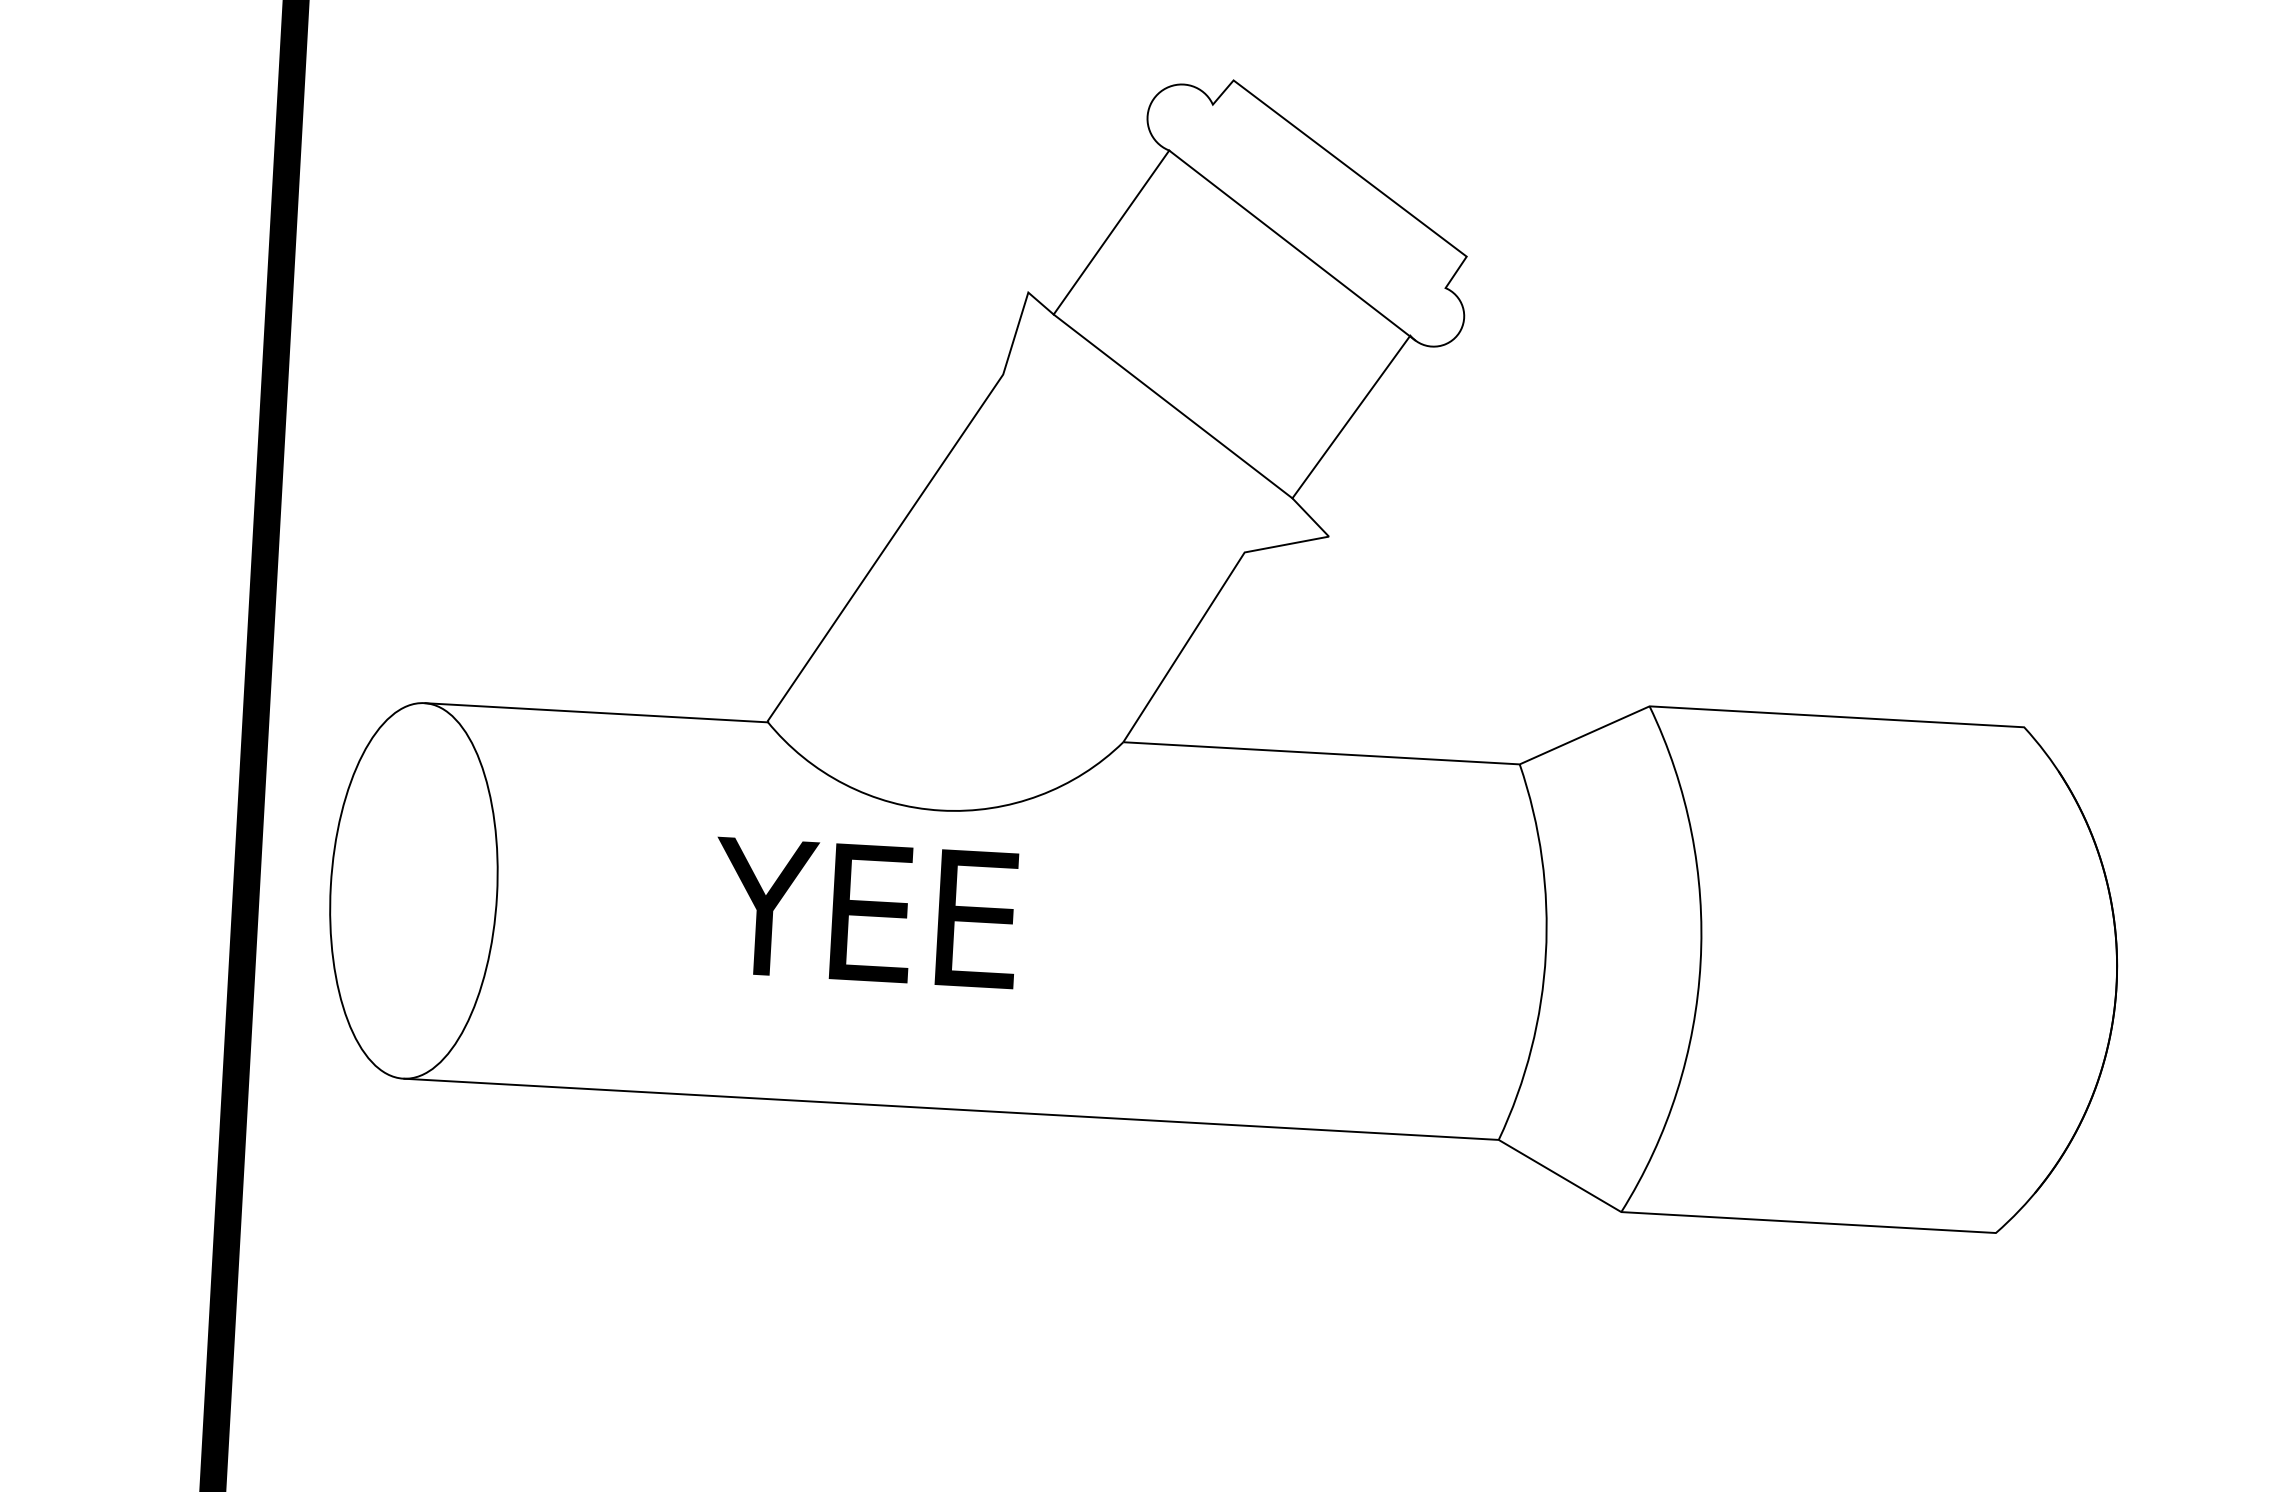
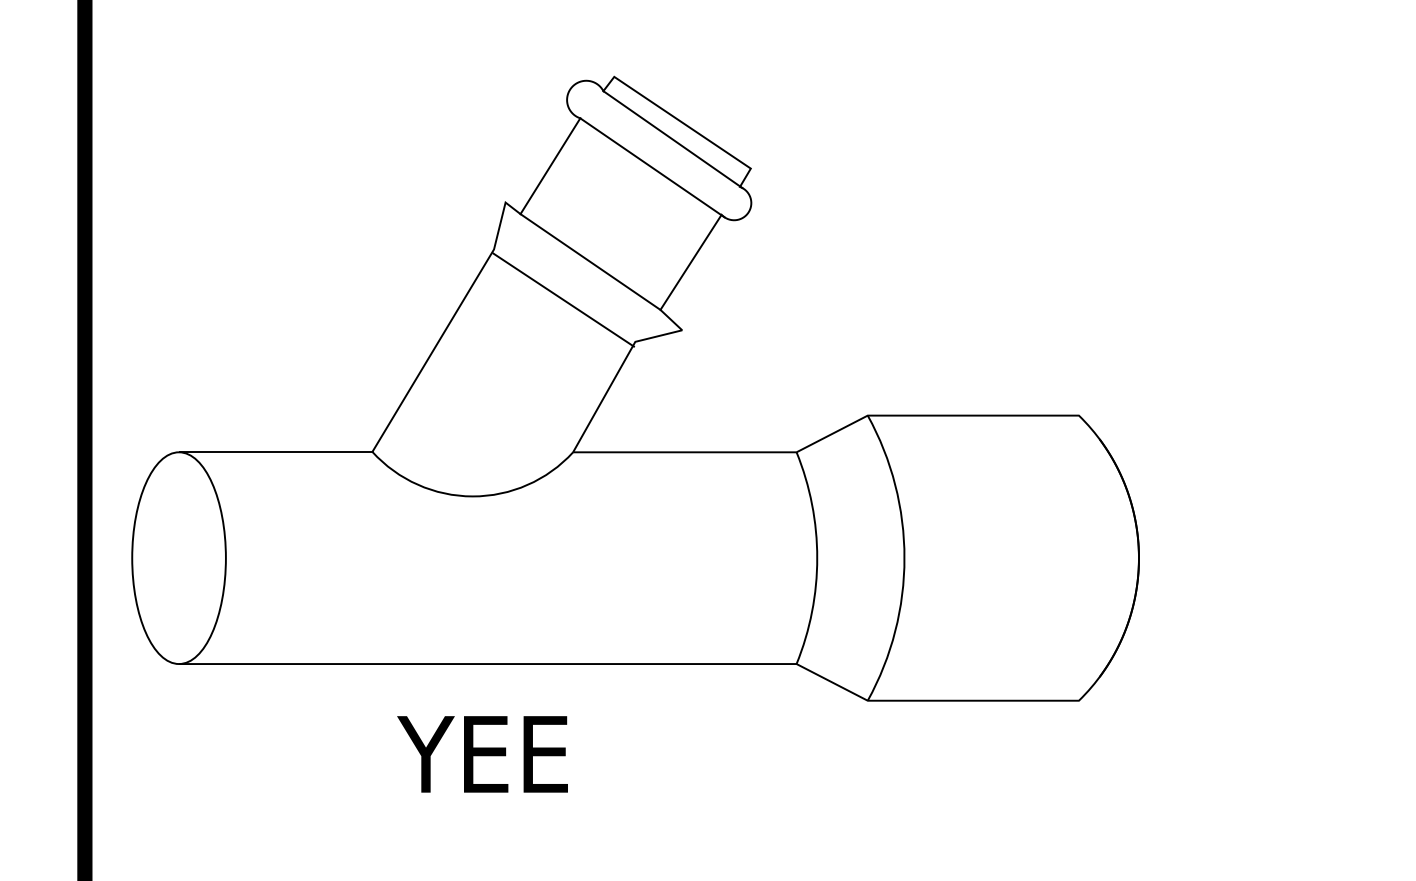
line: (1330, 197) -> (672, 139), added
line: (1121, 470) -> (563, 299), added
text: (865, 913) -> (482, 754), moved

